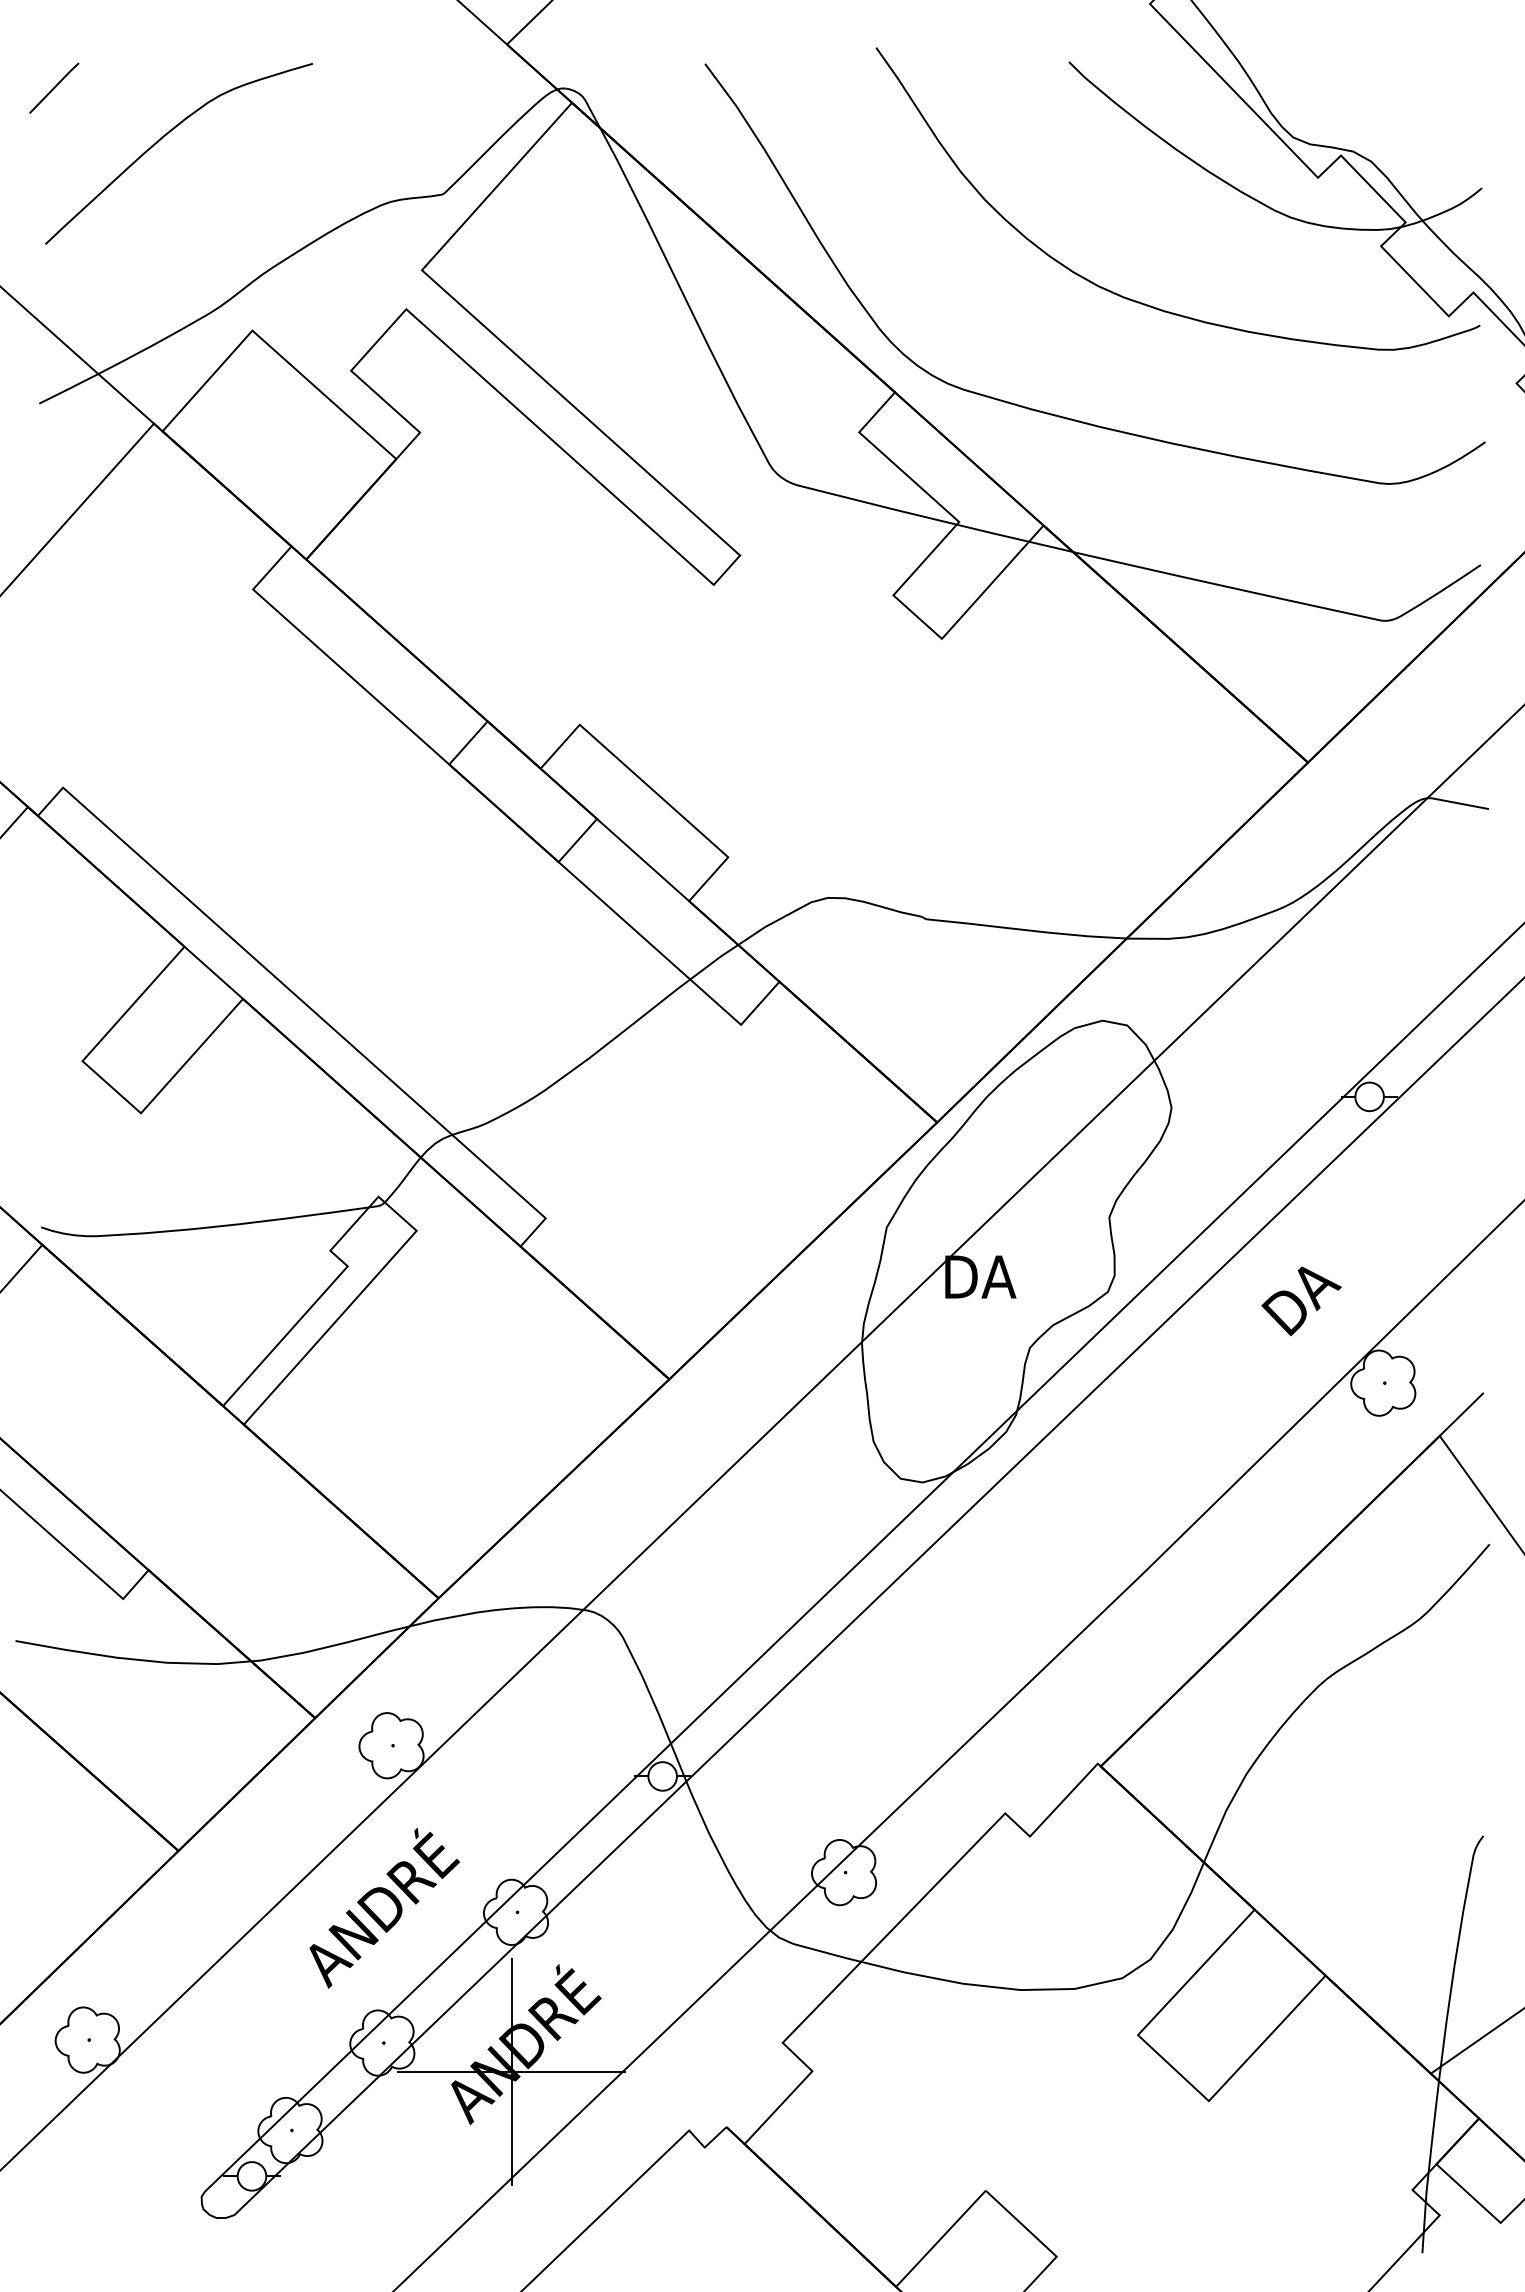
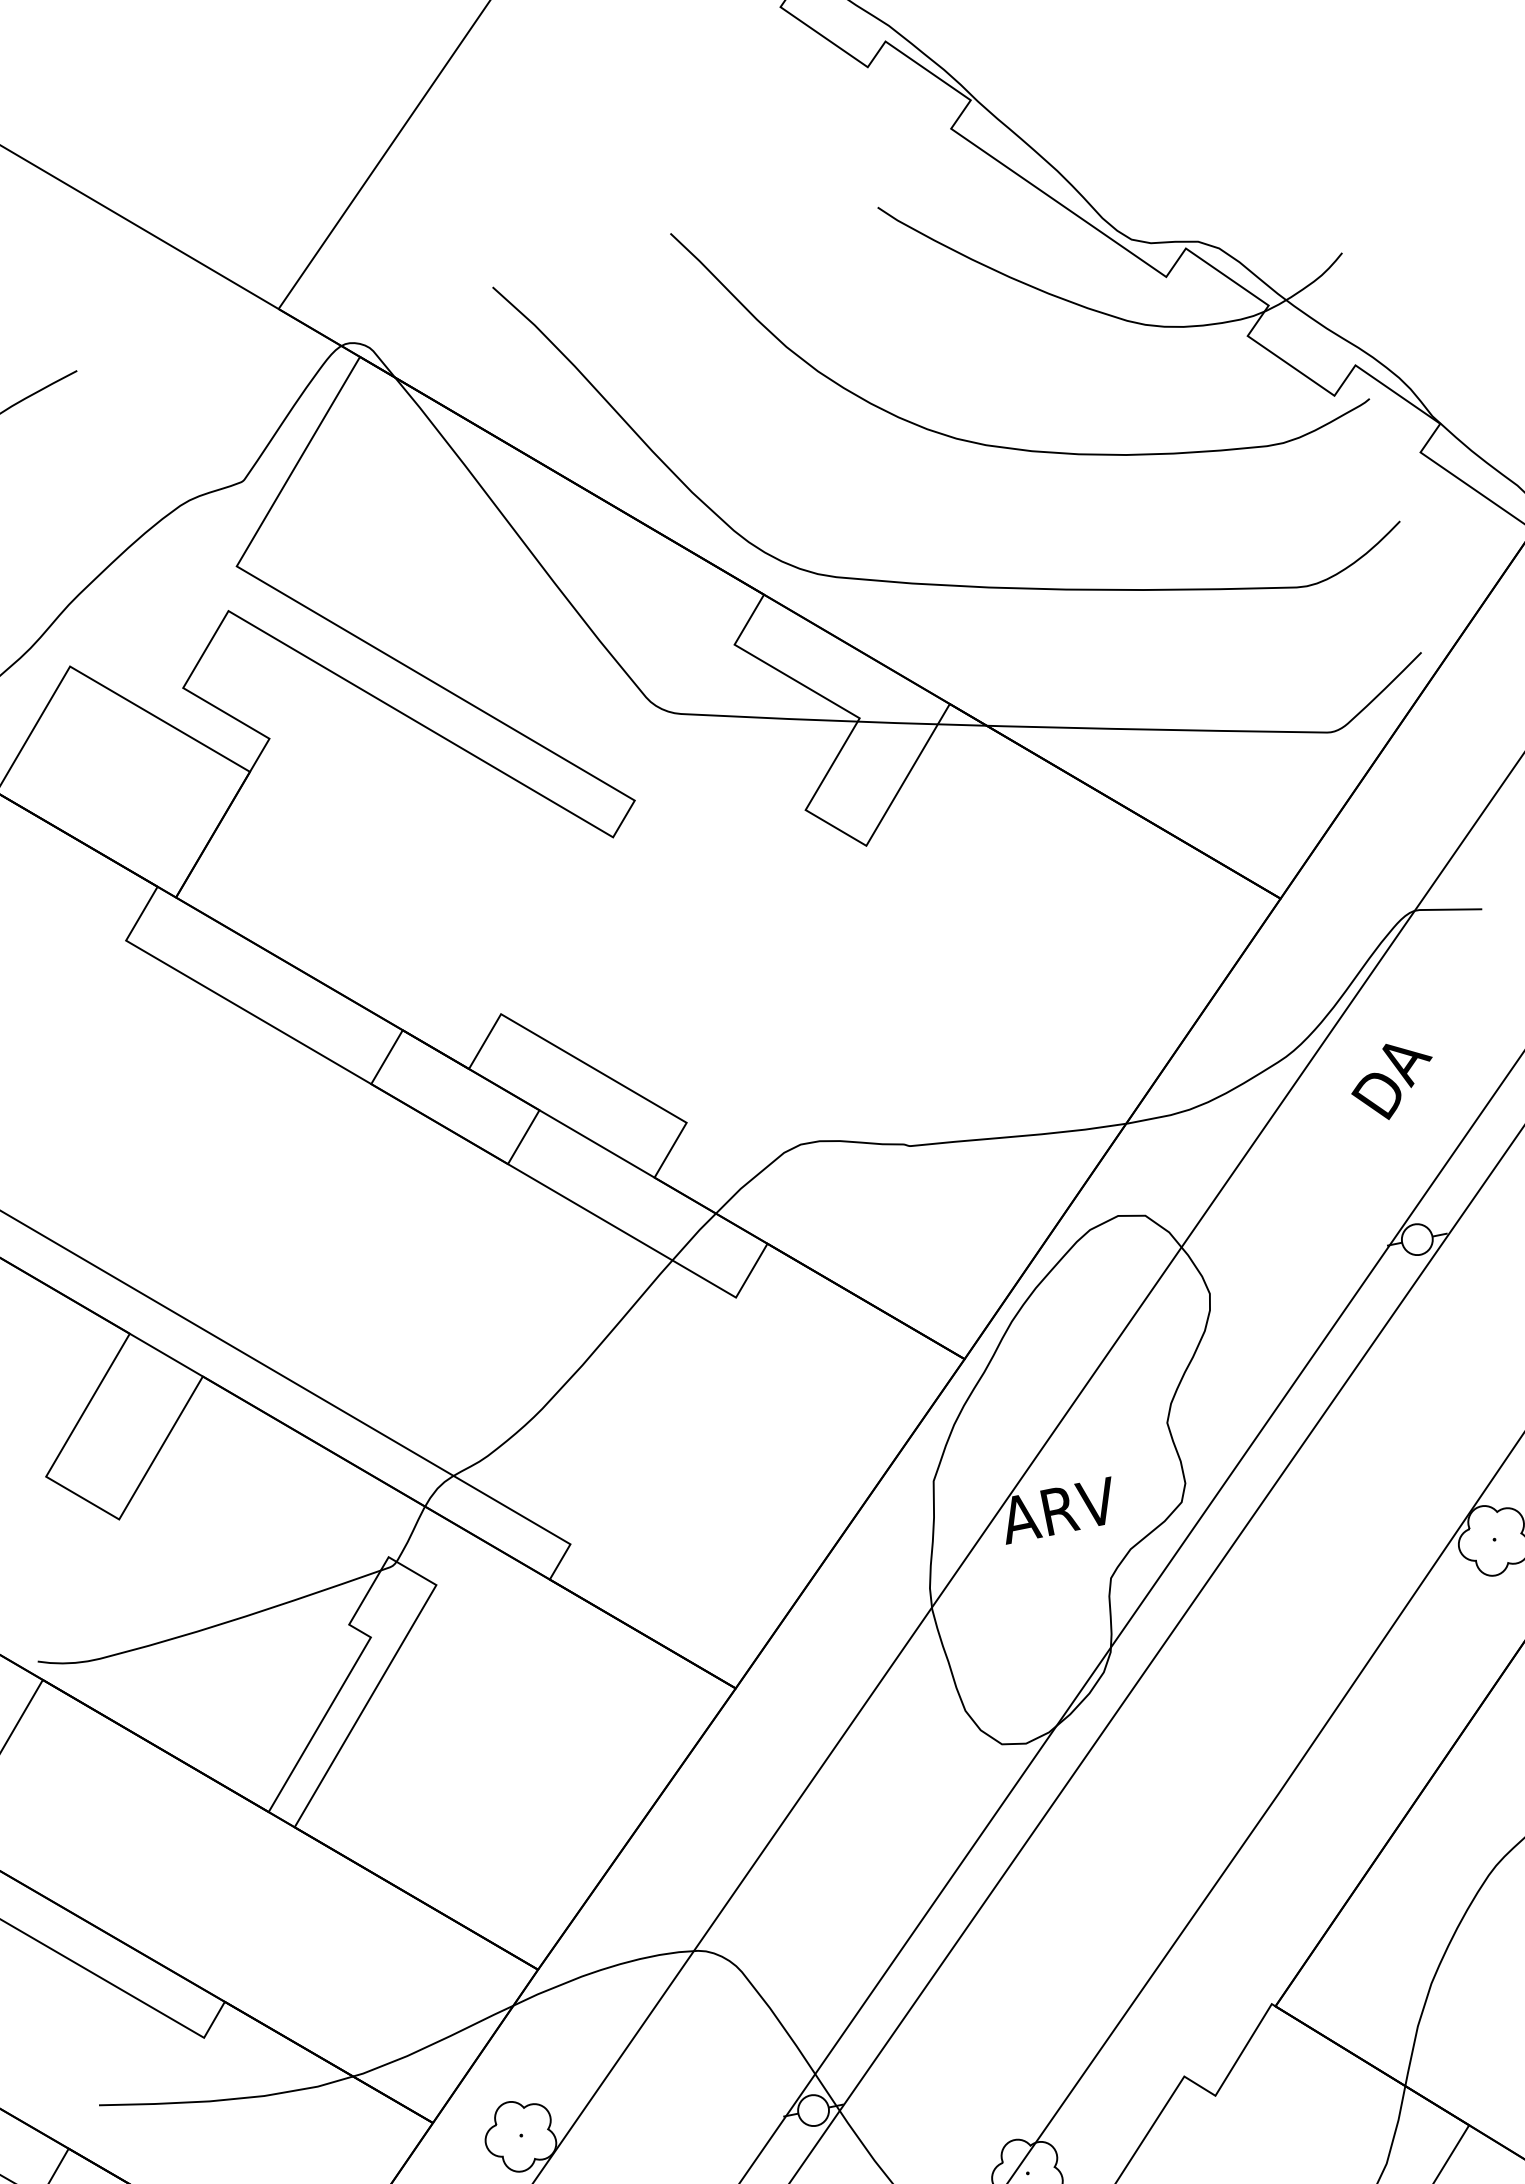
text: (994, 1276) -> (1058, 1510), DA -> ARV
text: (1301, 1301) -> (1392, 1080), moved

